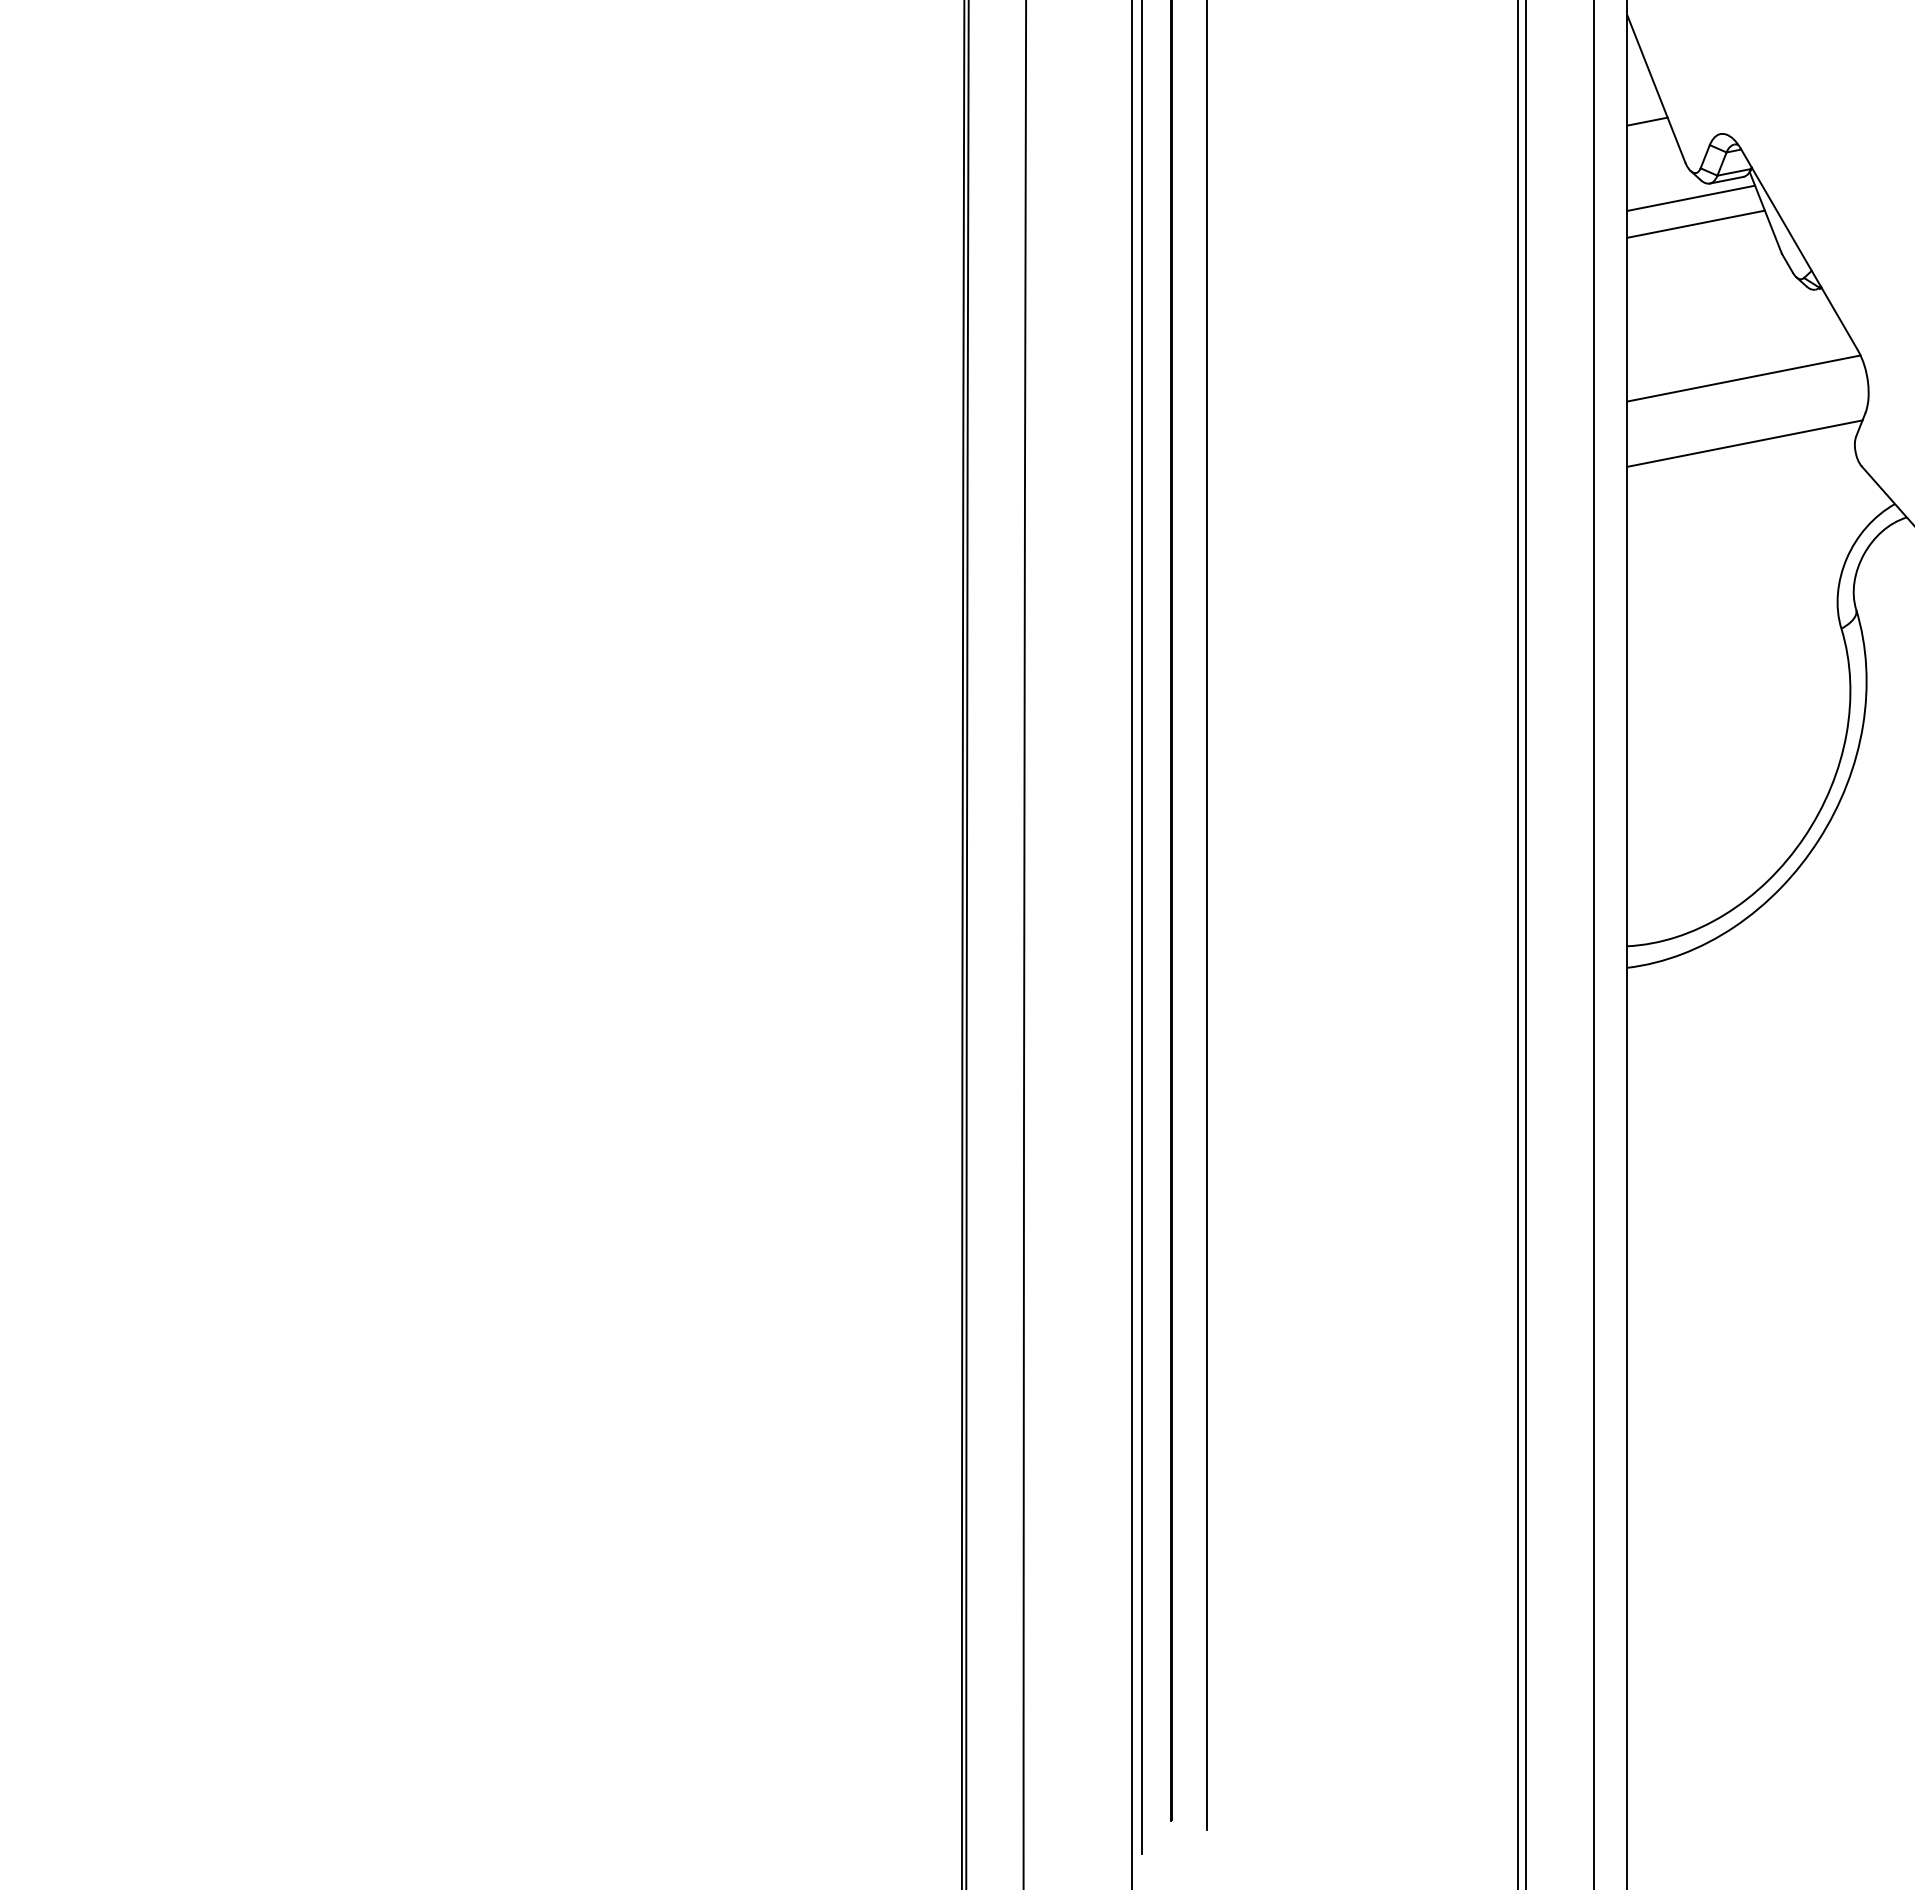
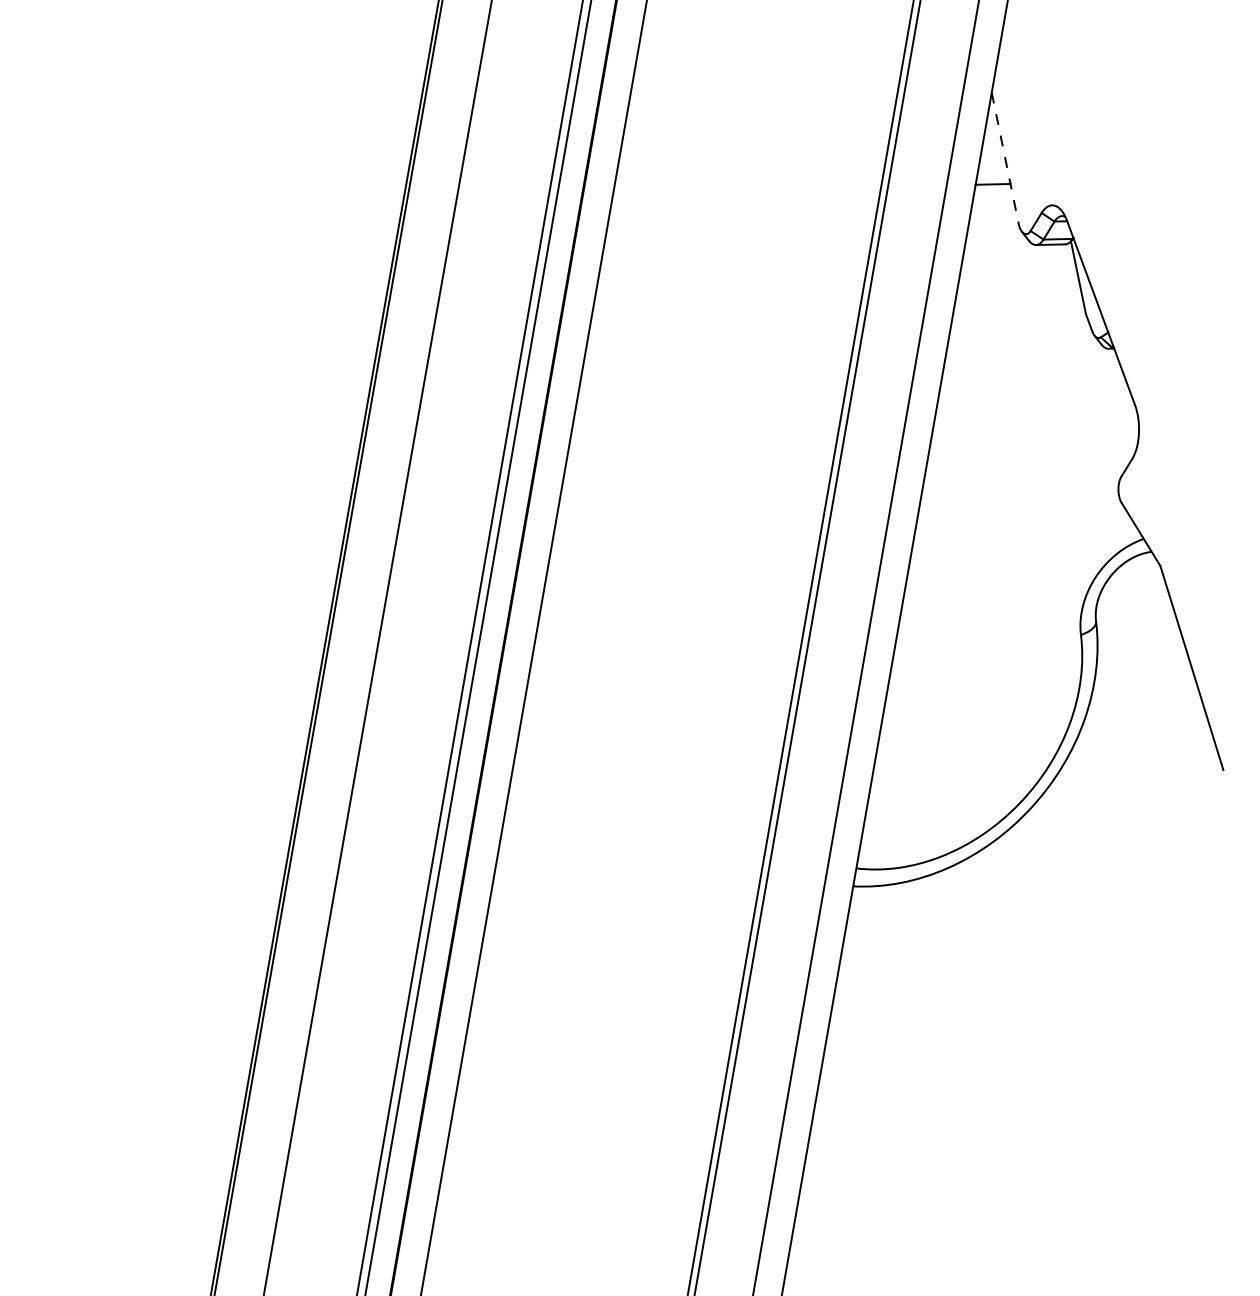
line: (1656, 89) -> (1005, 158), solid -> dashed
line: (1691, 197) -> (1018, 253), removed
line: (1695, 223) -> (1018, 276), removed
line: (1743, 378) -> (1035, 412), removed
line: (1744, 443) -> (1027, 466), removed

